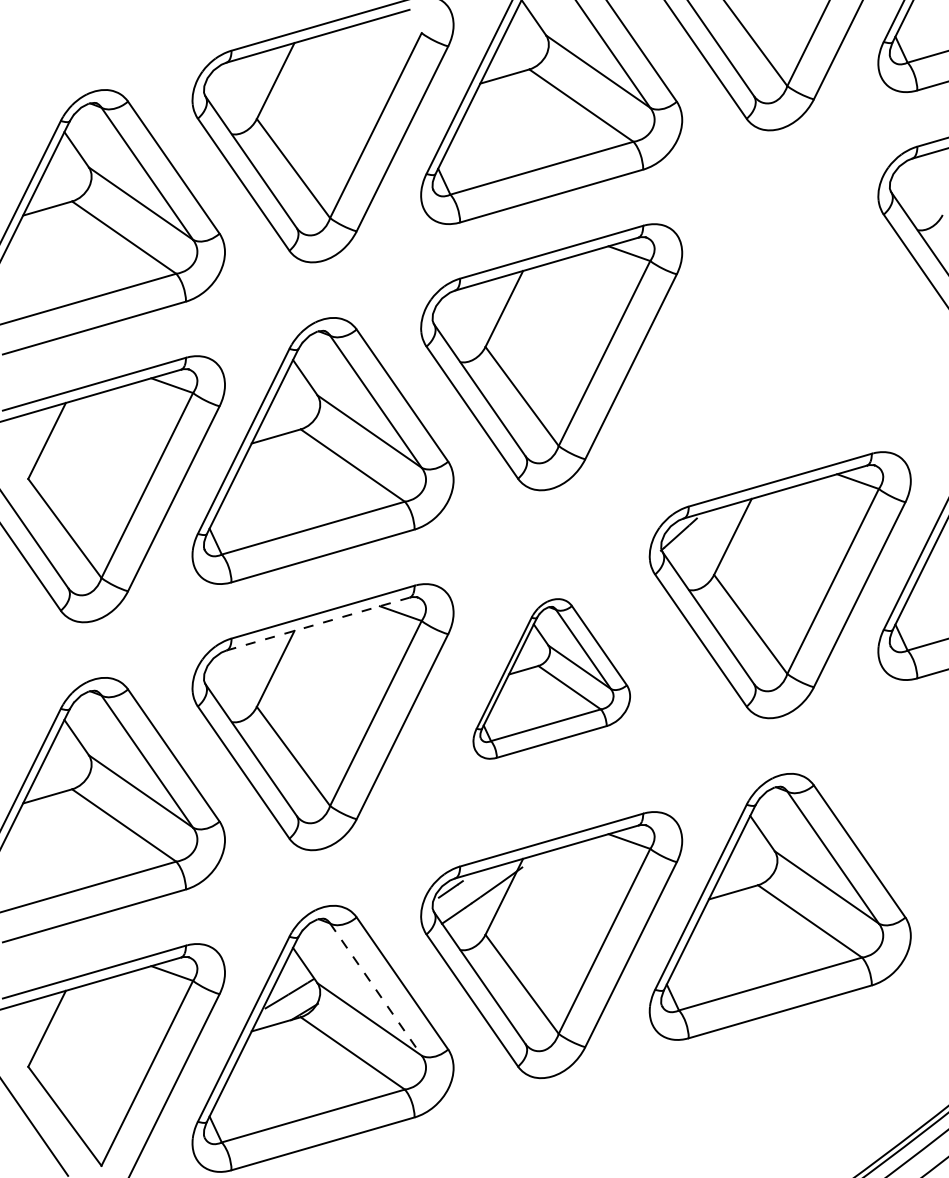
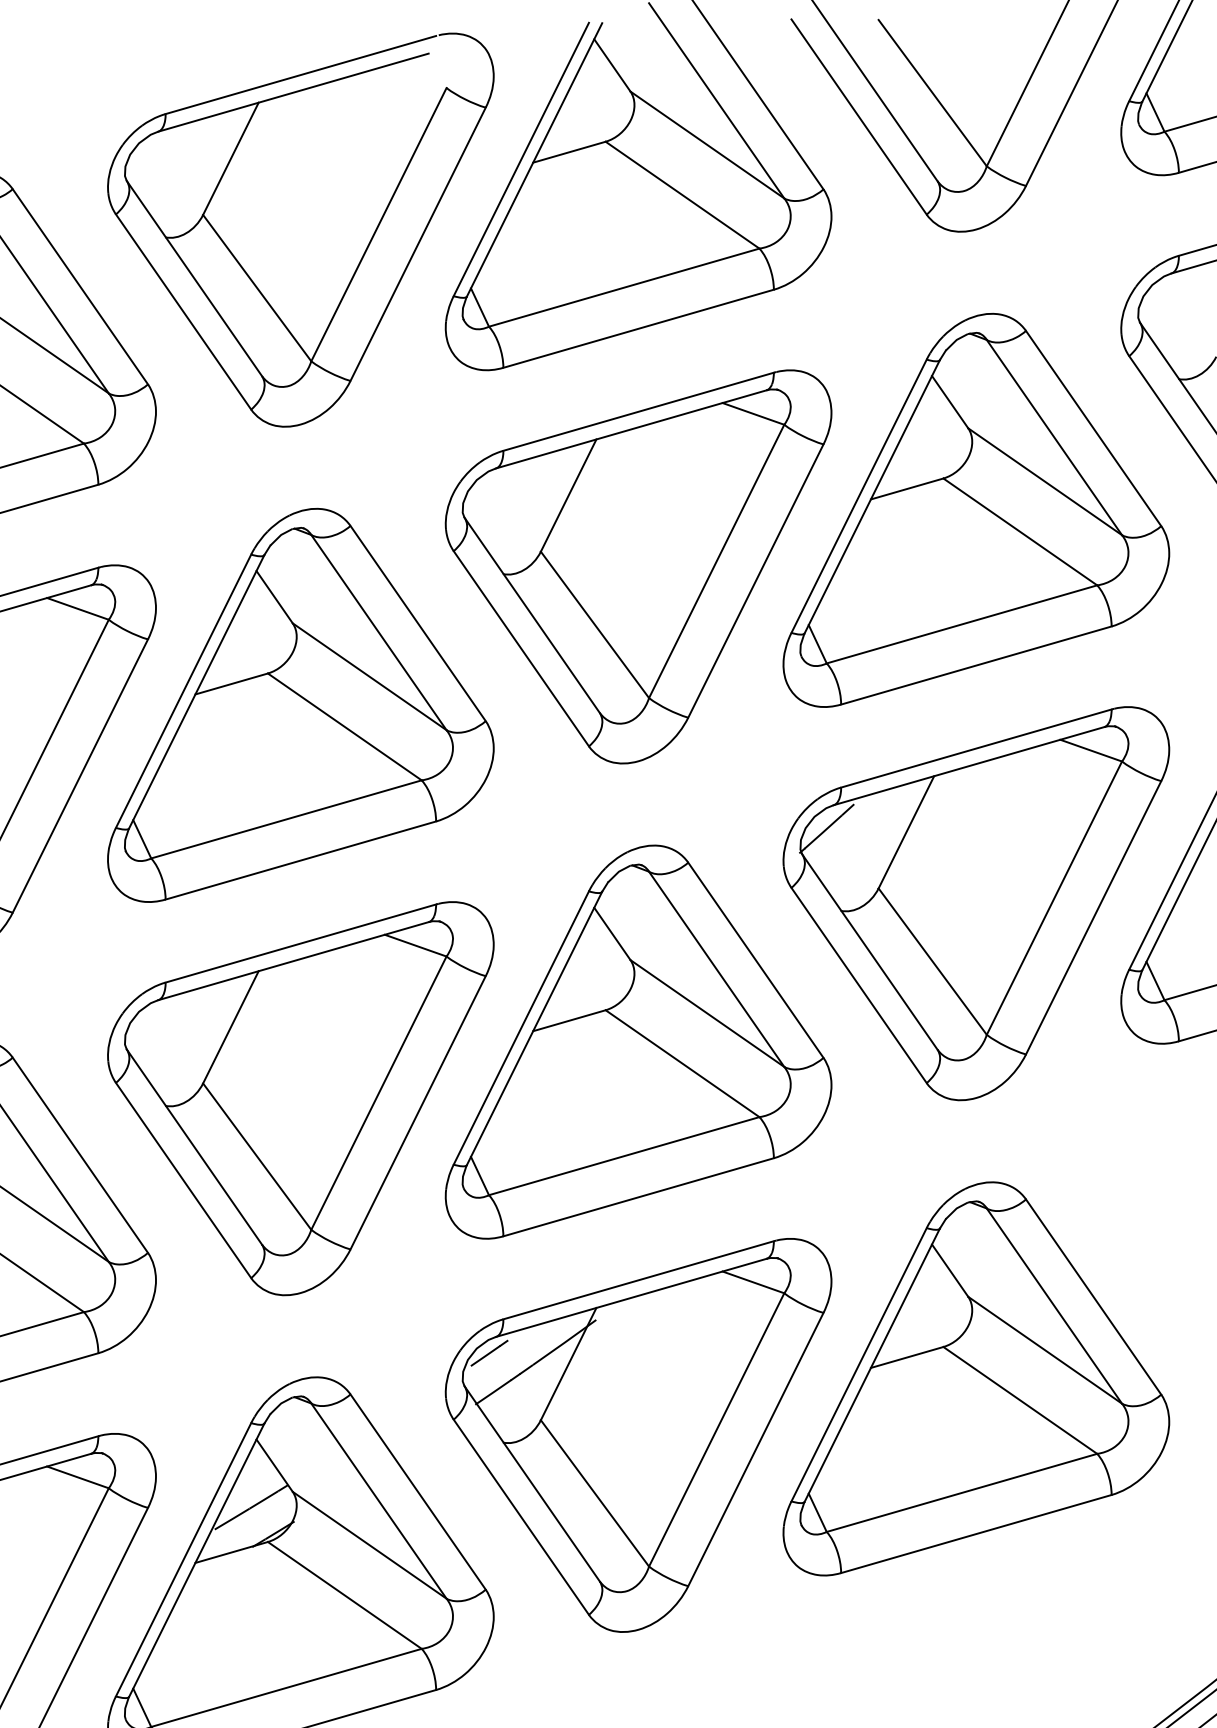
part: (779, 318) -> (975, 509), added
line: (318, 623) -> (294, 960), dashed -> solid
part: (551, 678) -> (638, 1041), size x1.67
line: (376, 989) -> (379, 1500), dashed -> solid

